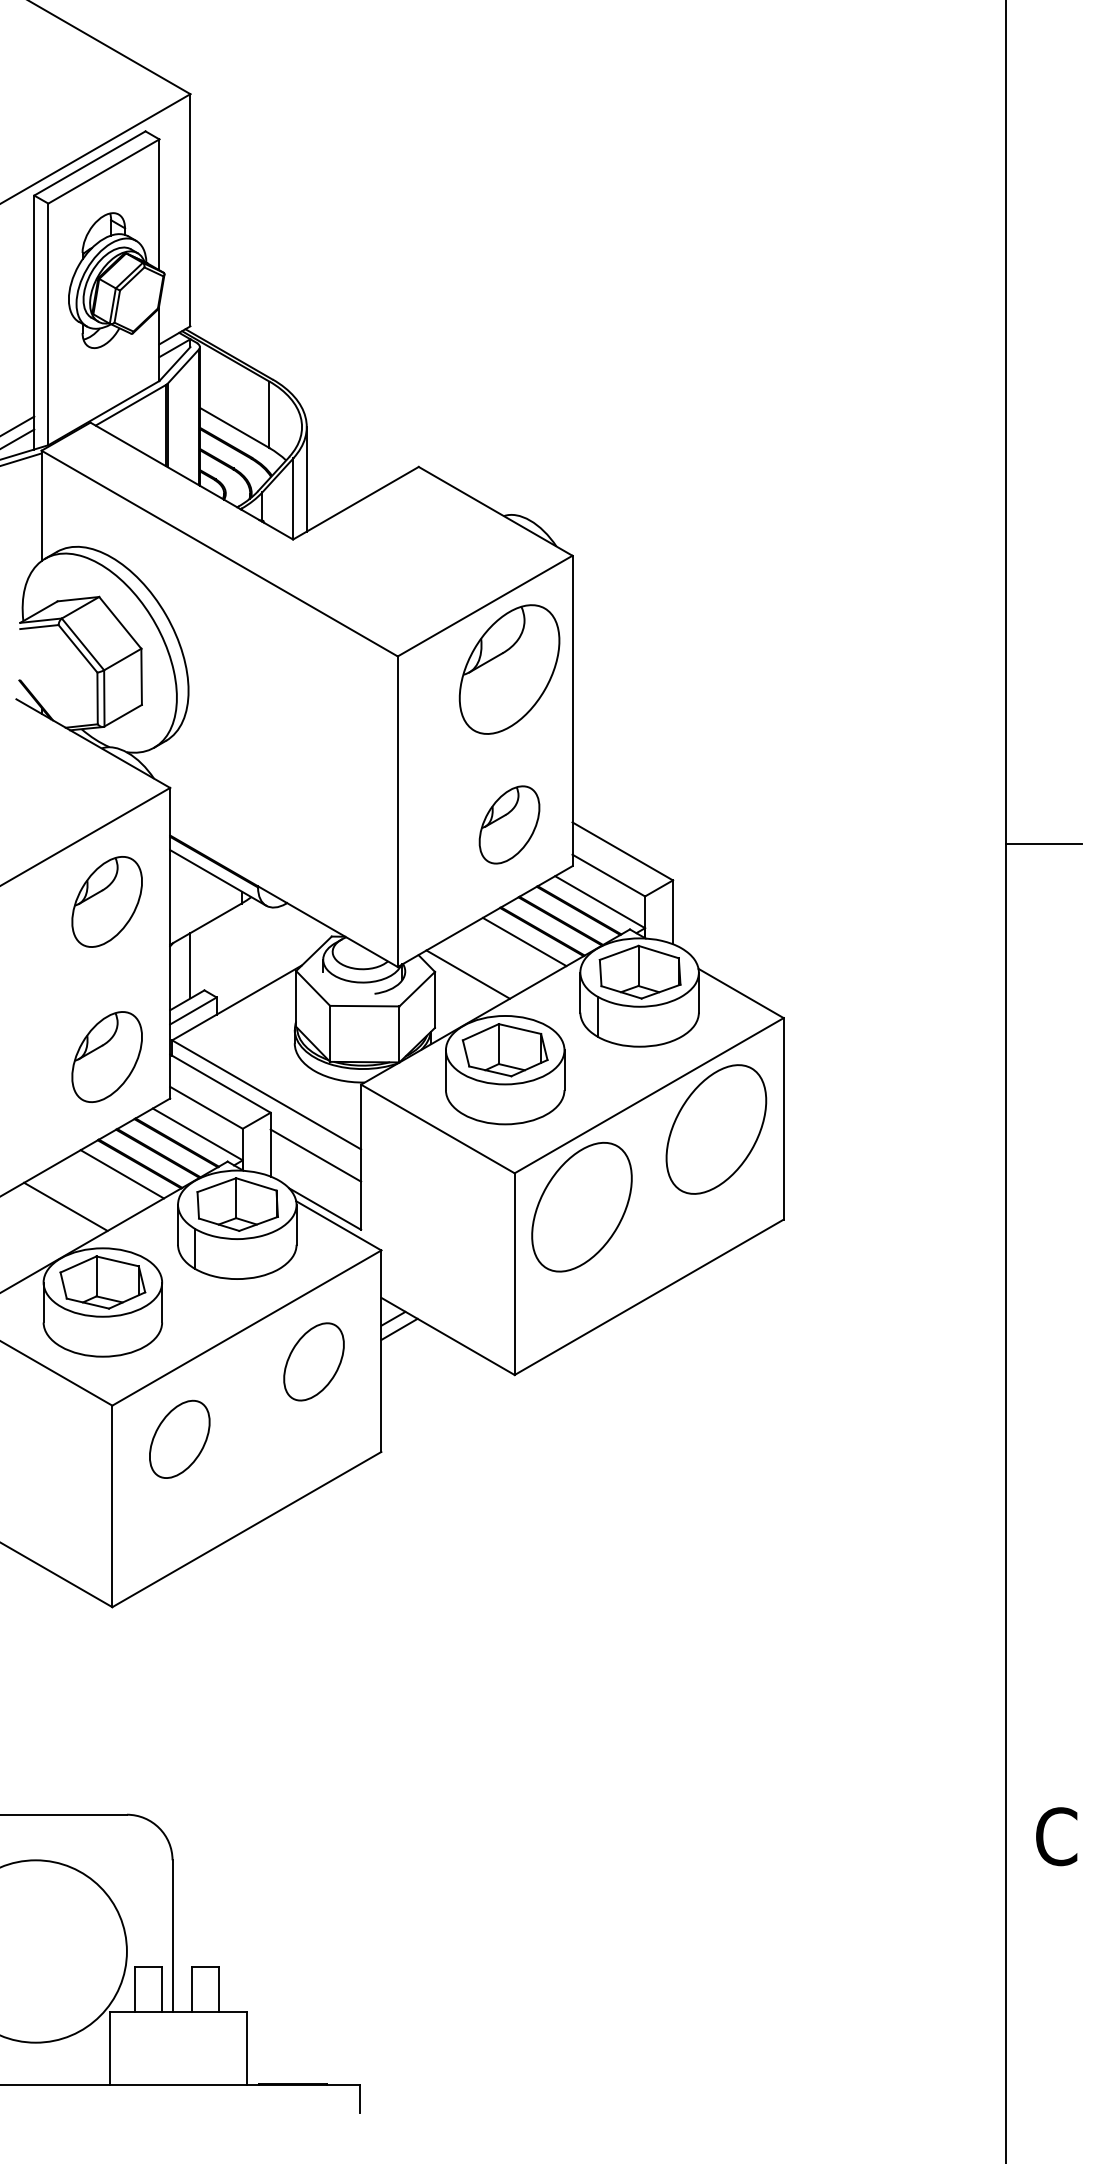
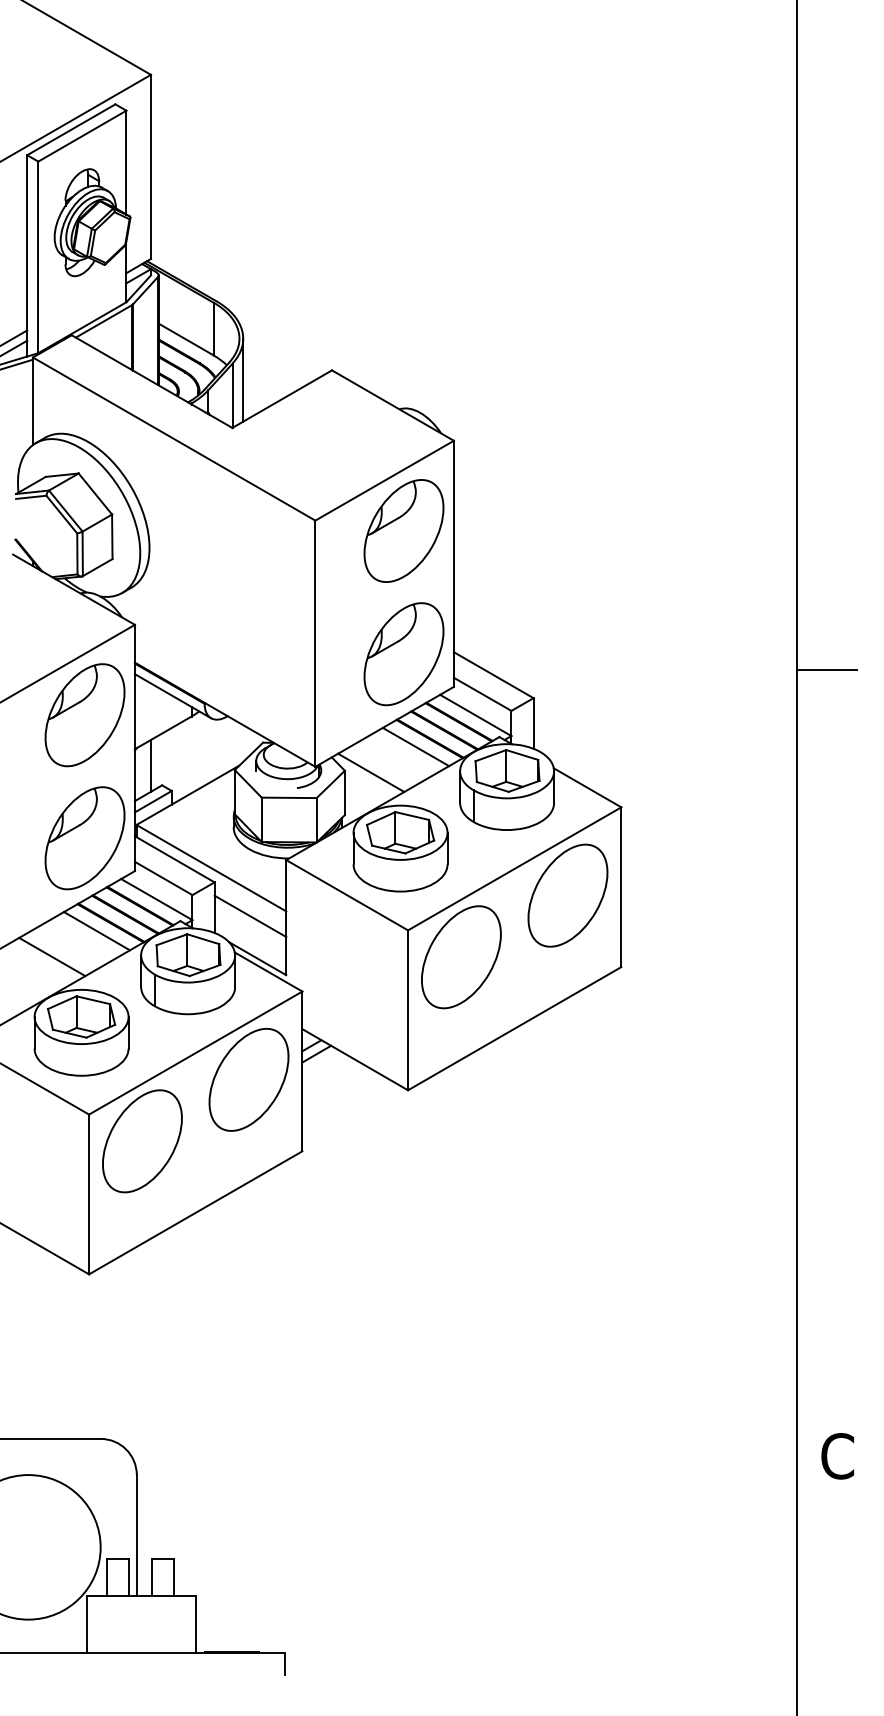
part: (509, 824) -> (403, 653), size x1.67
part: (106, 901) -> (84, 714), size x1.43
part: (106, 1056) -> (84, 837), size x1.43
part: (313, 1361) -> (248, 1079), size x1.67
part: (179, 1439) -> (142, 1141), size x1.67

